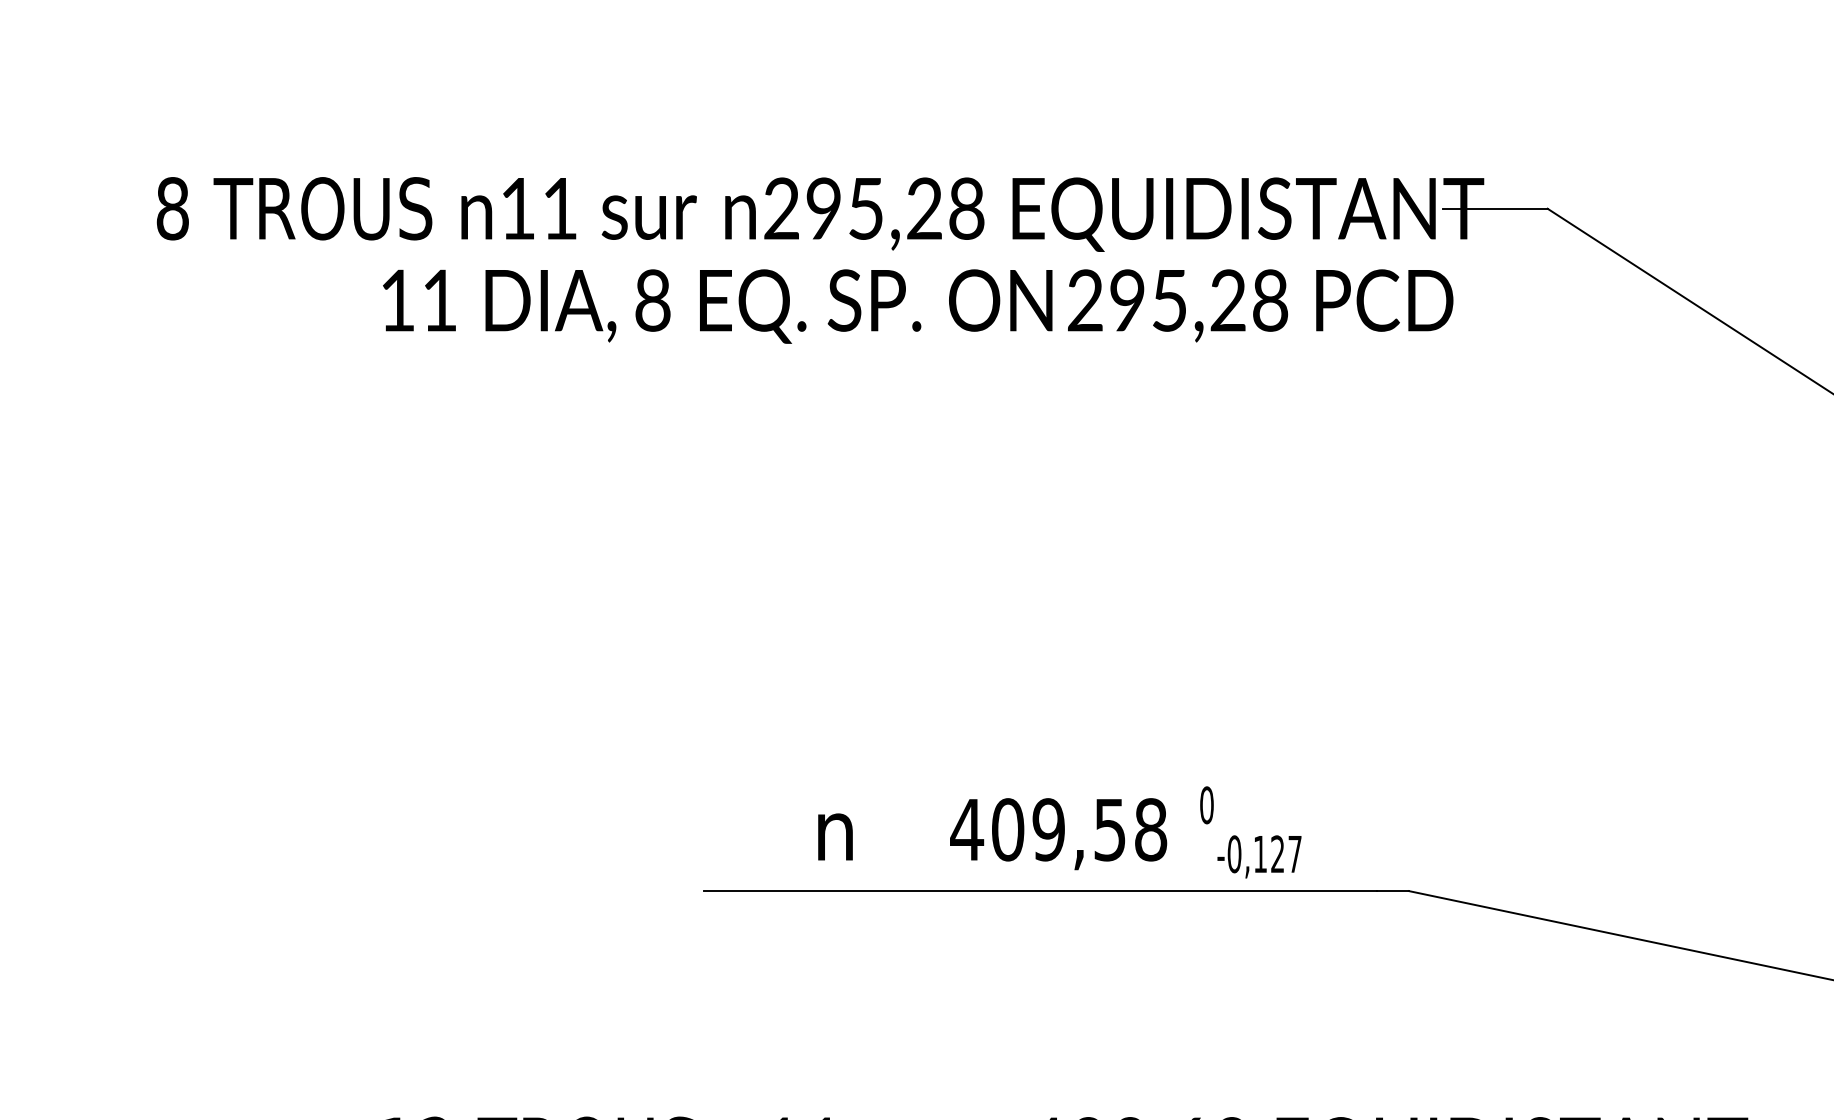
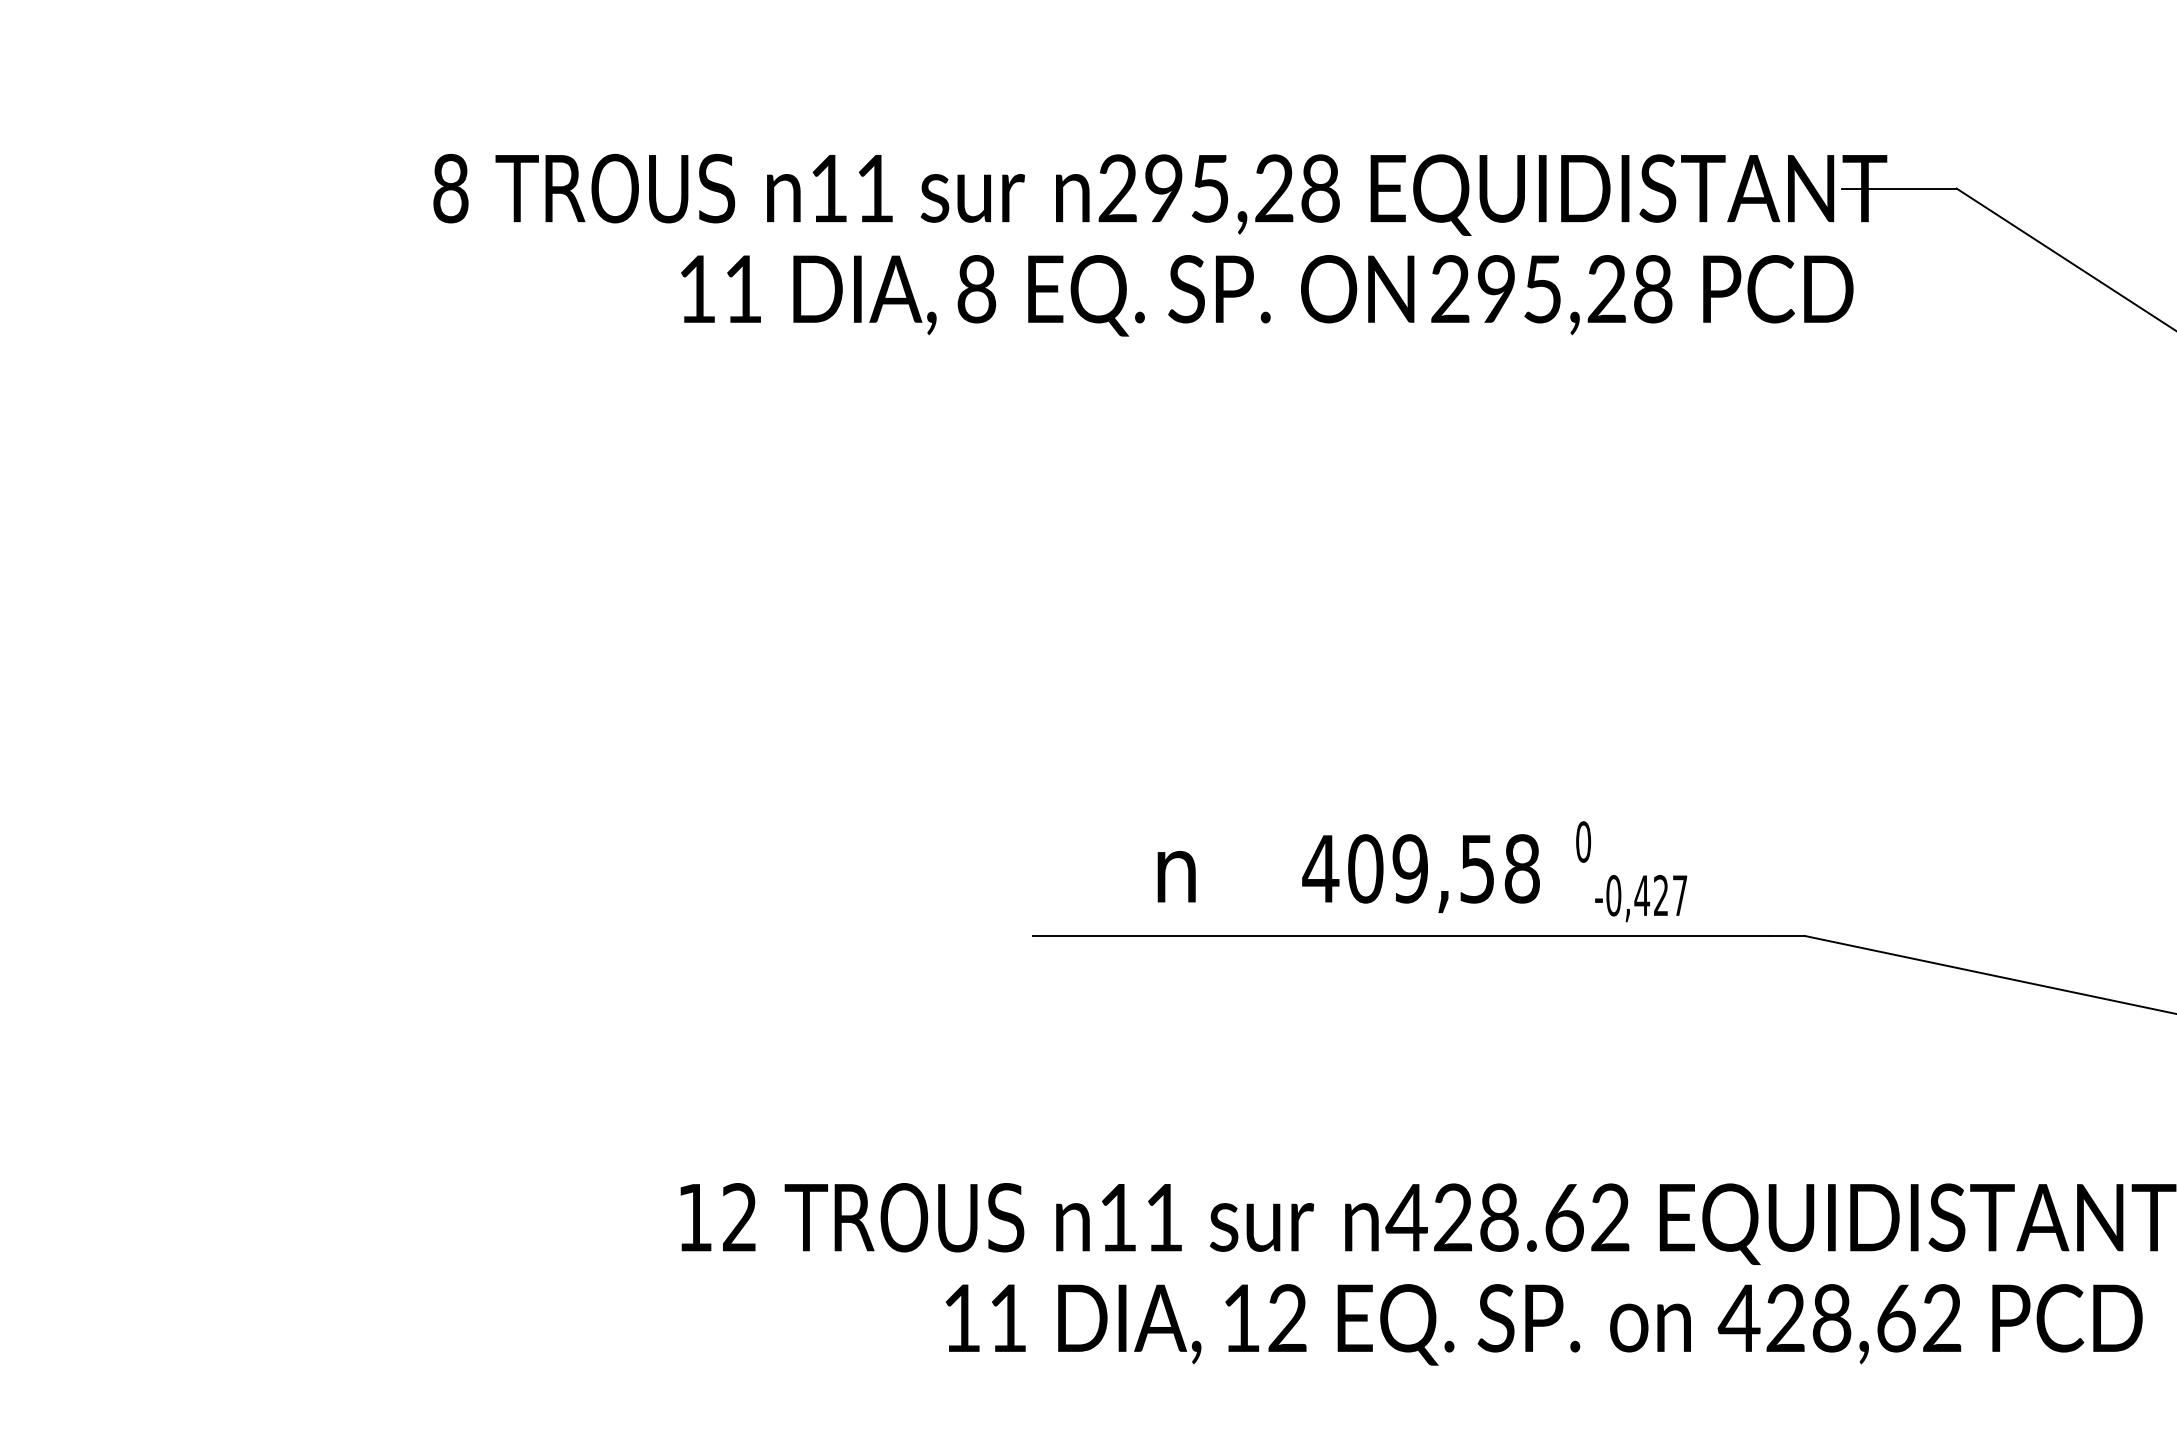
text: (1260, 854) -> (1642, 895), -0,127 -> -0,427

